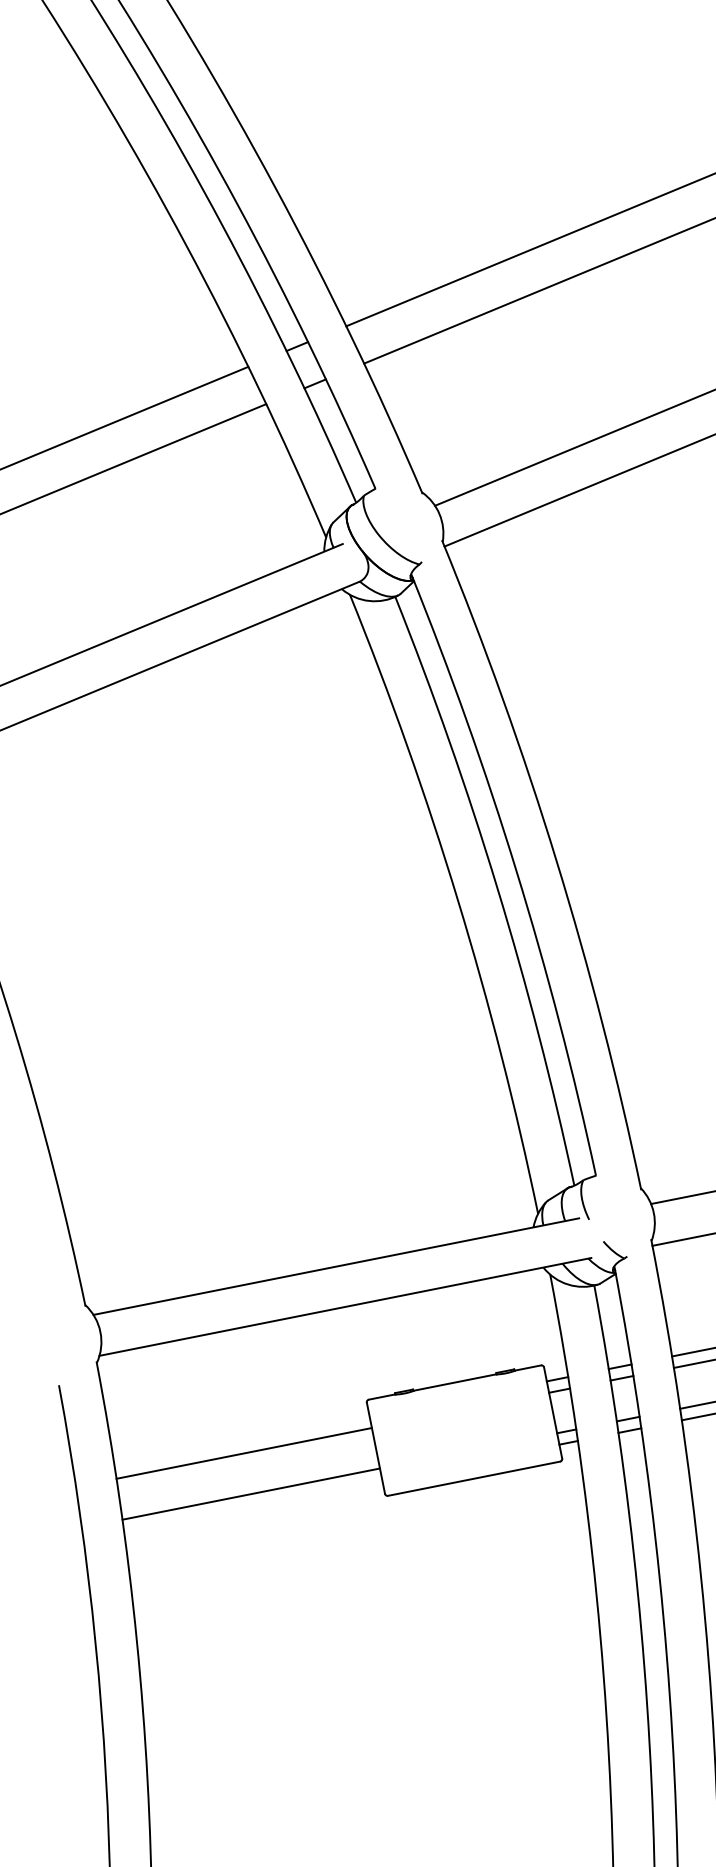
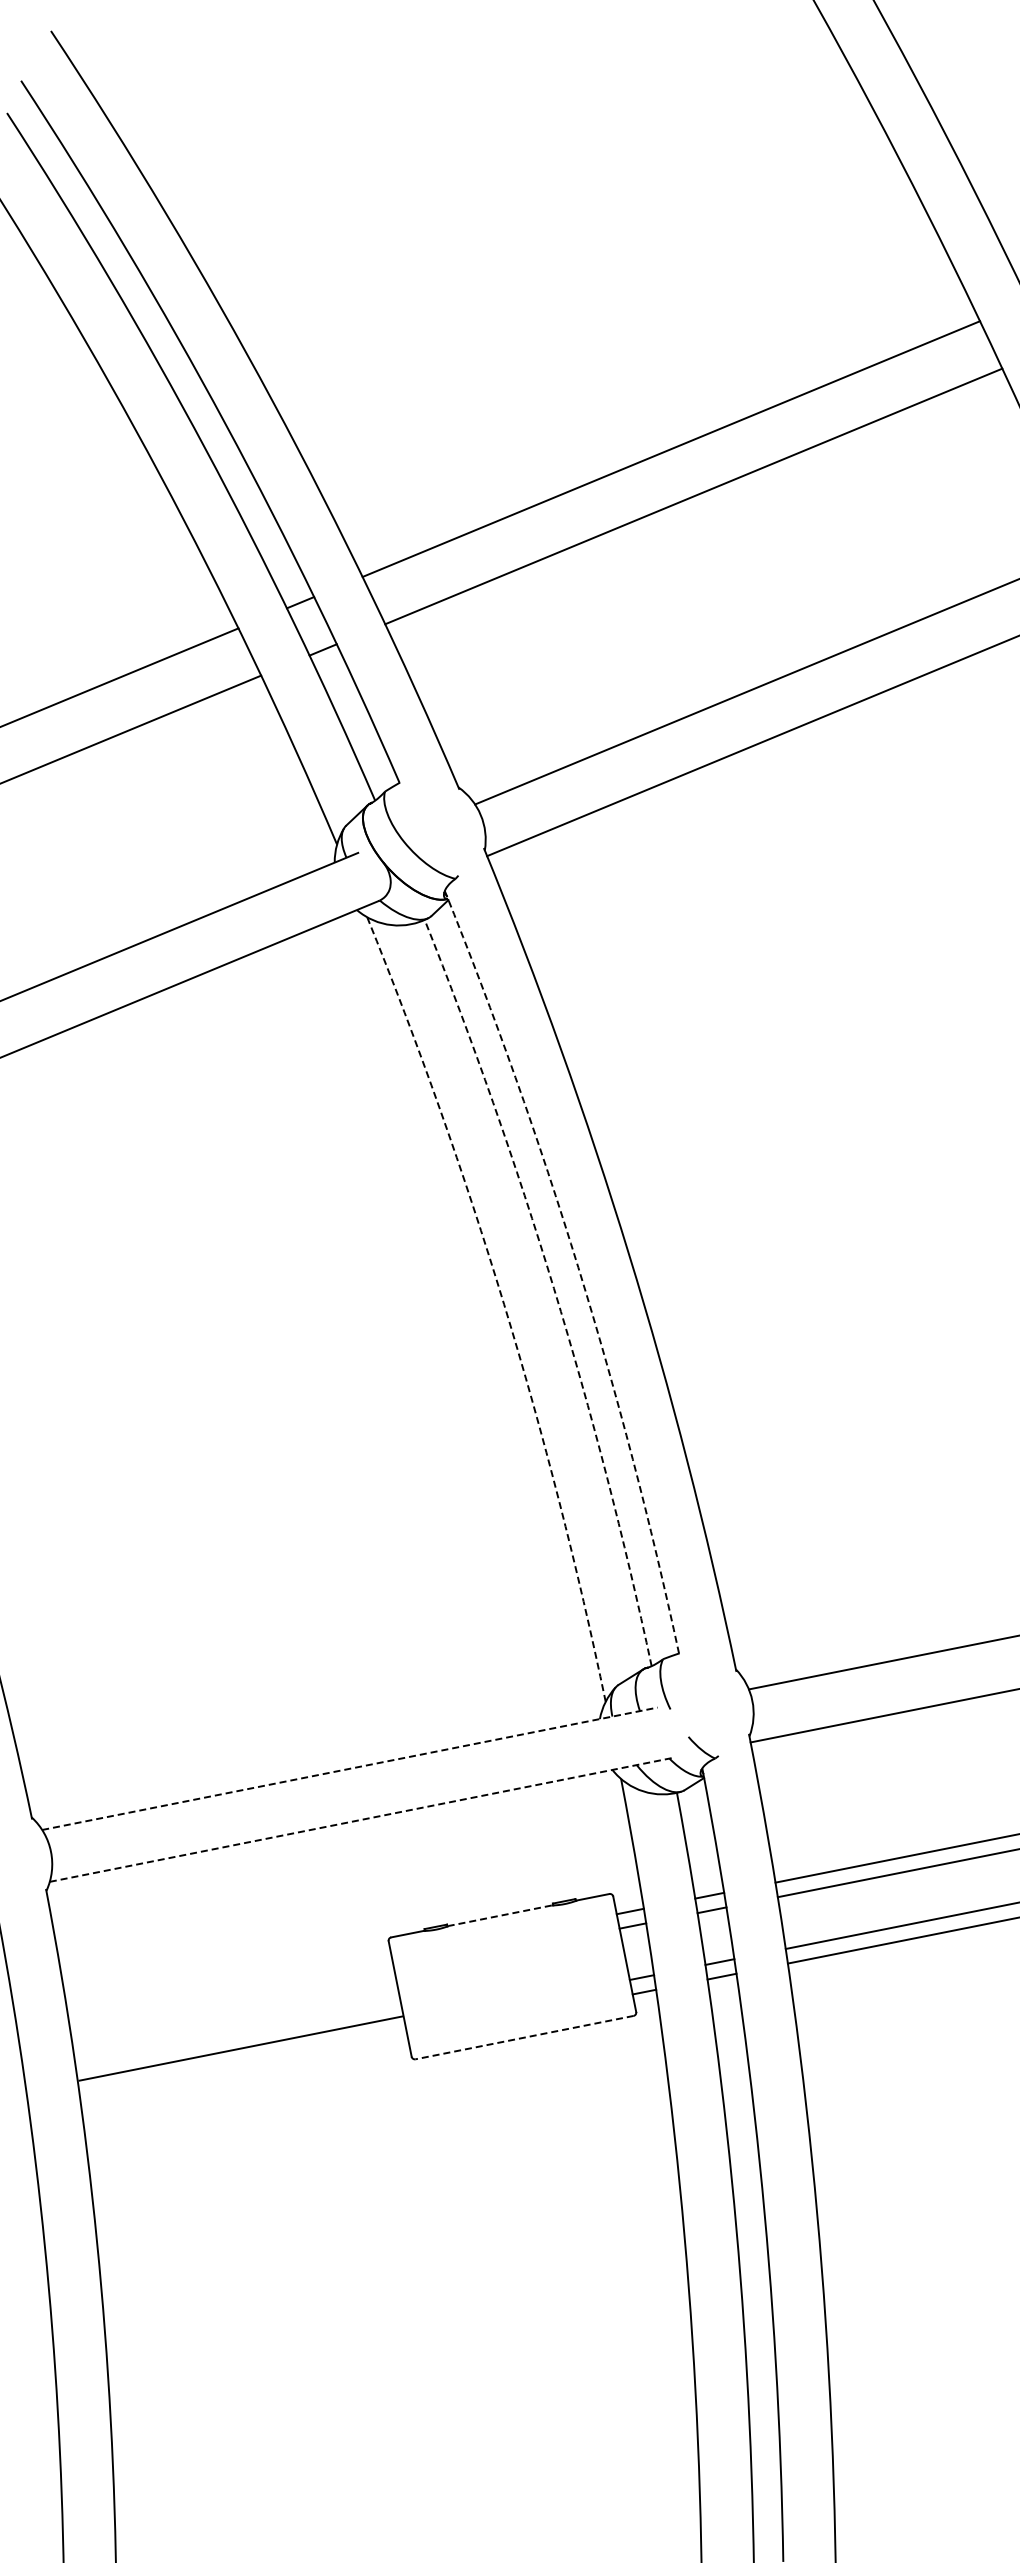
arc: (516, 871) -> (578, 1267), solid -> dashed
arc: (496, 887) -> (553, 1288), solid -> dashed
arc: (458, 900) -> (504, 1304), solid -> dashed
line: (335, 1266) -> (349, 1768), solid -> dashed
line: (345, 1306) -> (361, 1819), solid -> dashed
line: (454, 1382) -> (499, 1915), solid -> dashed
line: (244, 1453) -> (241, 2048), moved
line: (474, 1478) -> (524, 2037), solid -> dashed
line: (250, 1493) -> (241, 2056), removed

